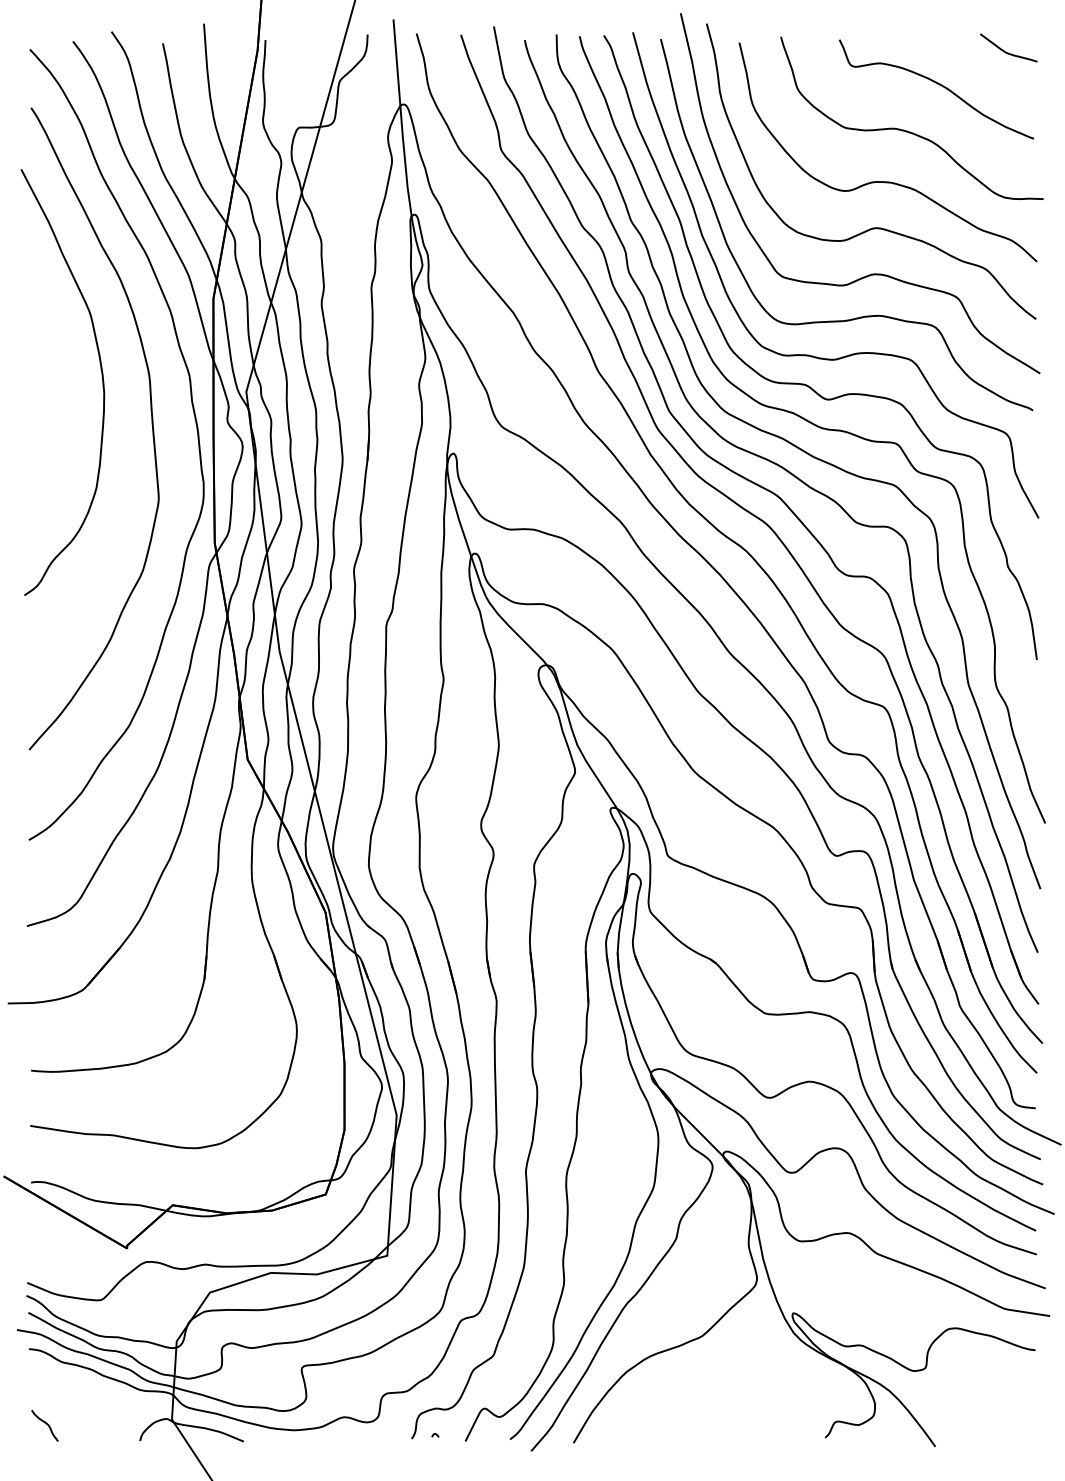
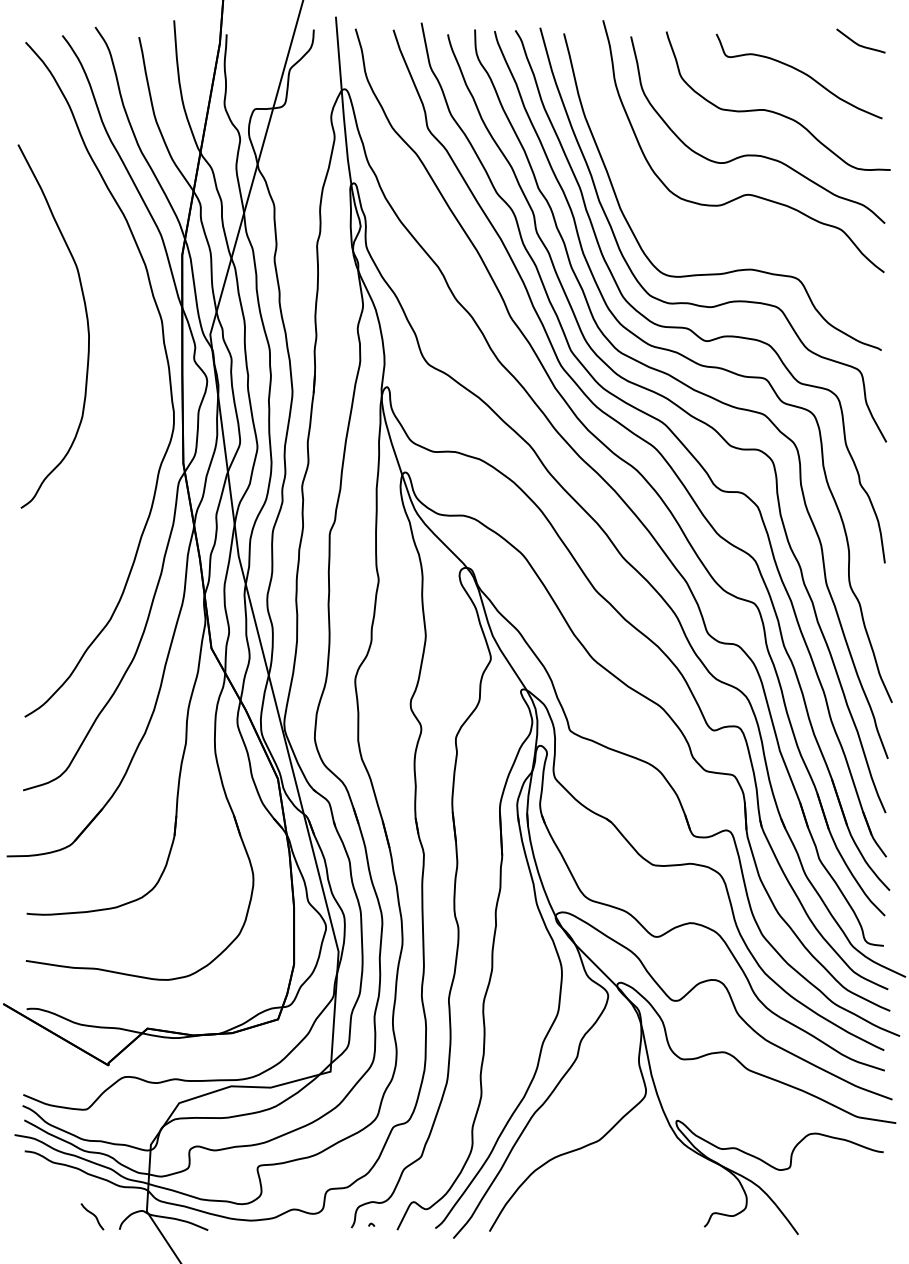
curve: (871, 273) -> (743, 233), removed
curve: (151, 428) -> (129, 365), removed
curve: (46, 1424) -> (93, 1215), moved

